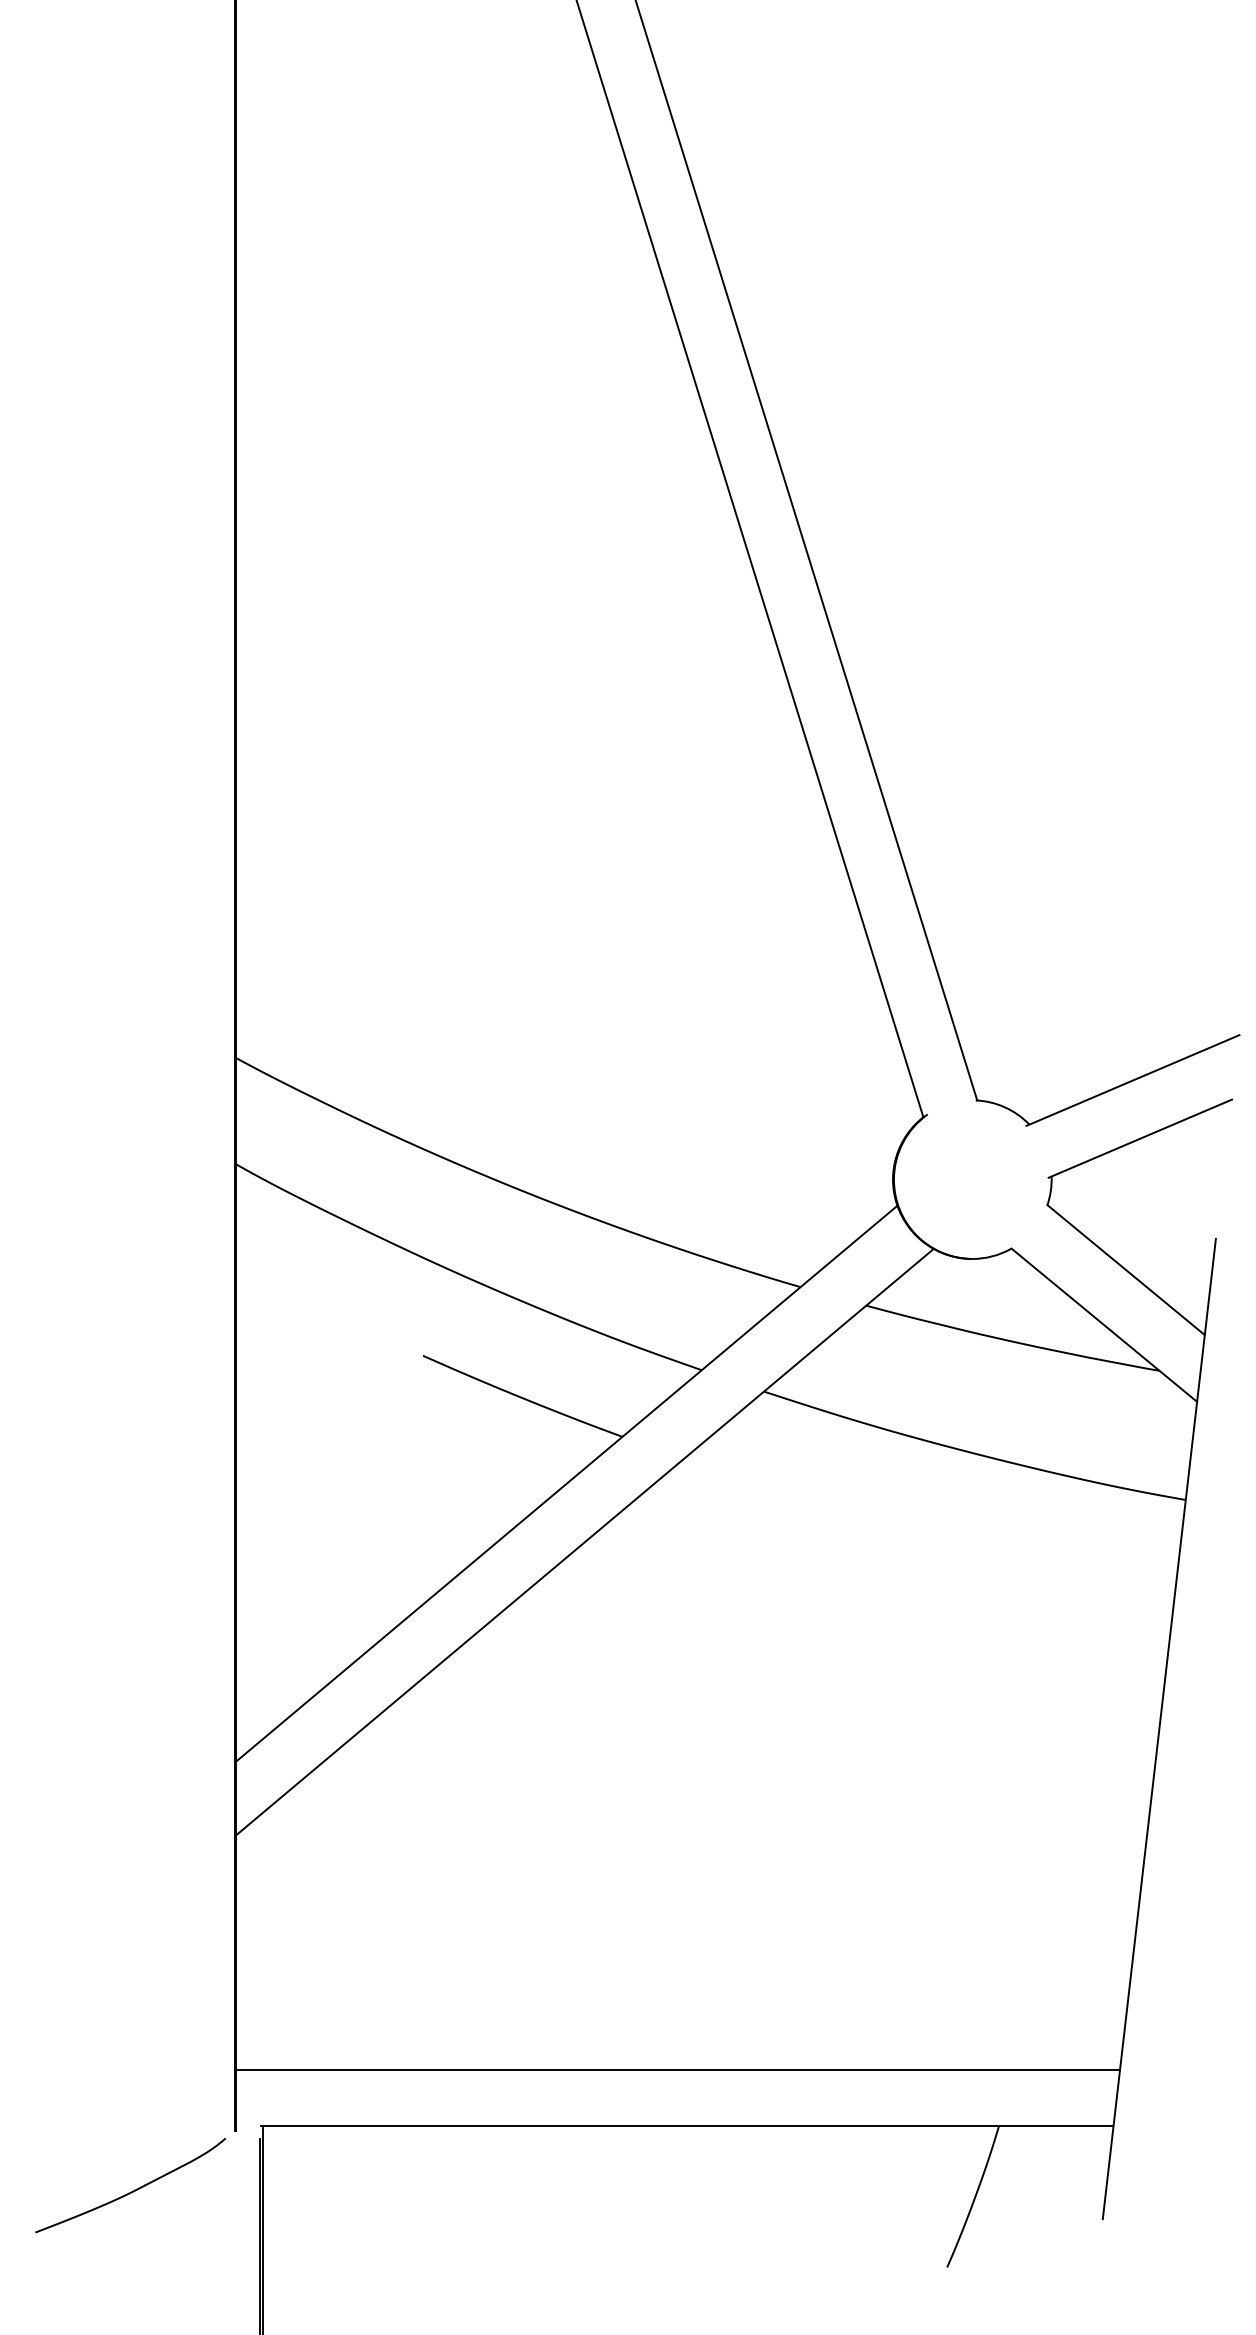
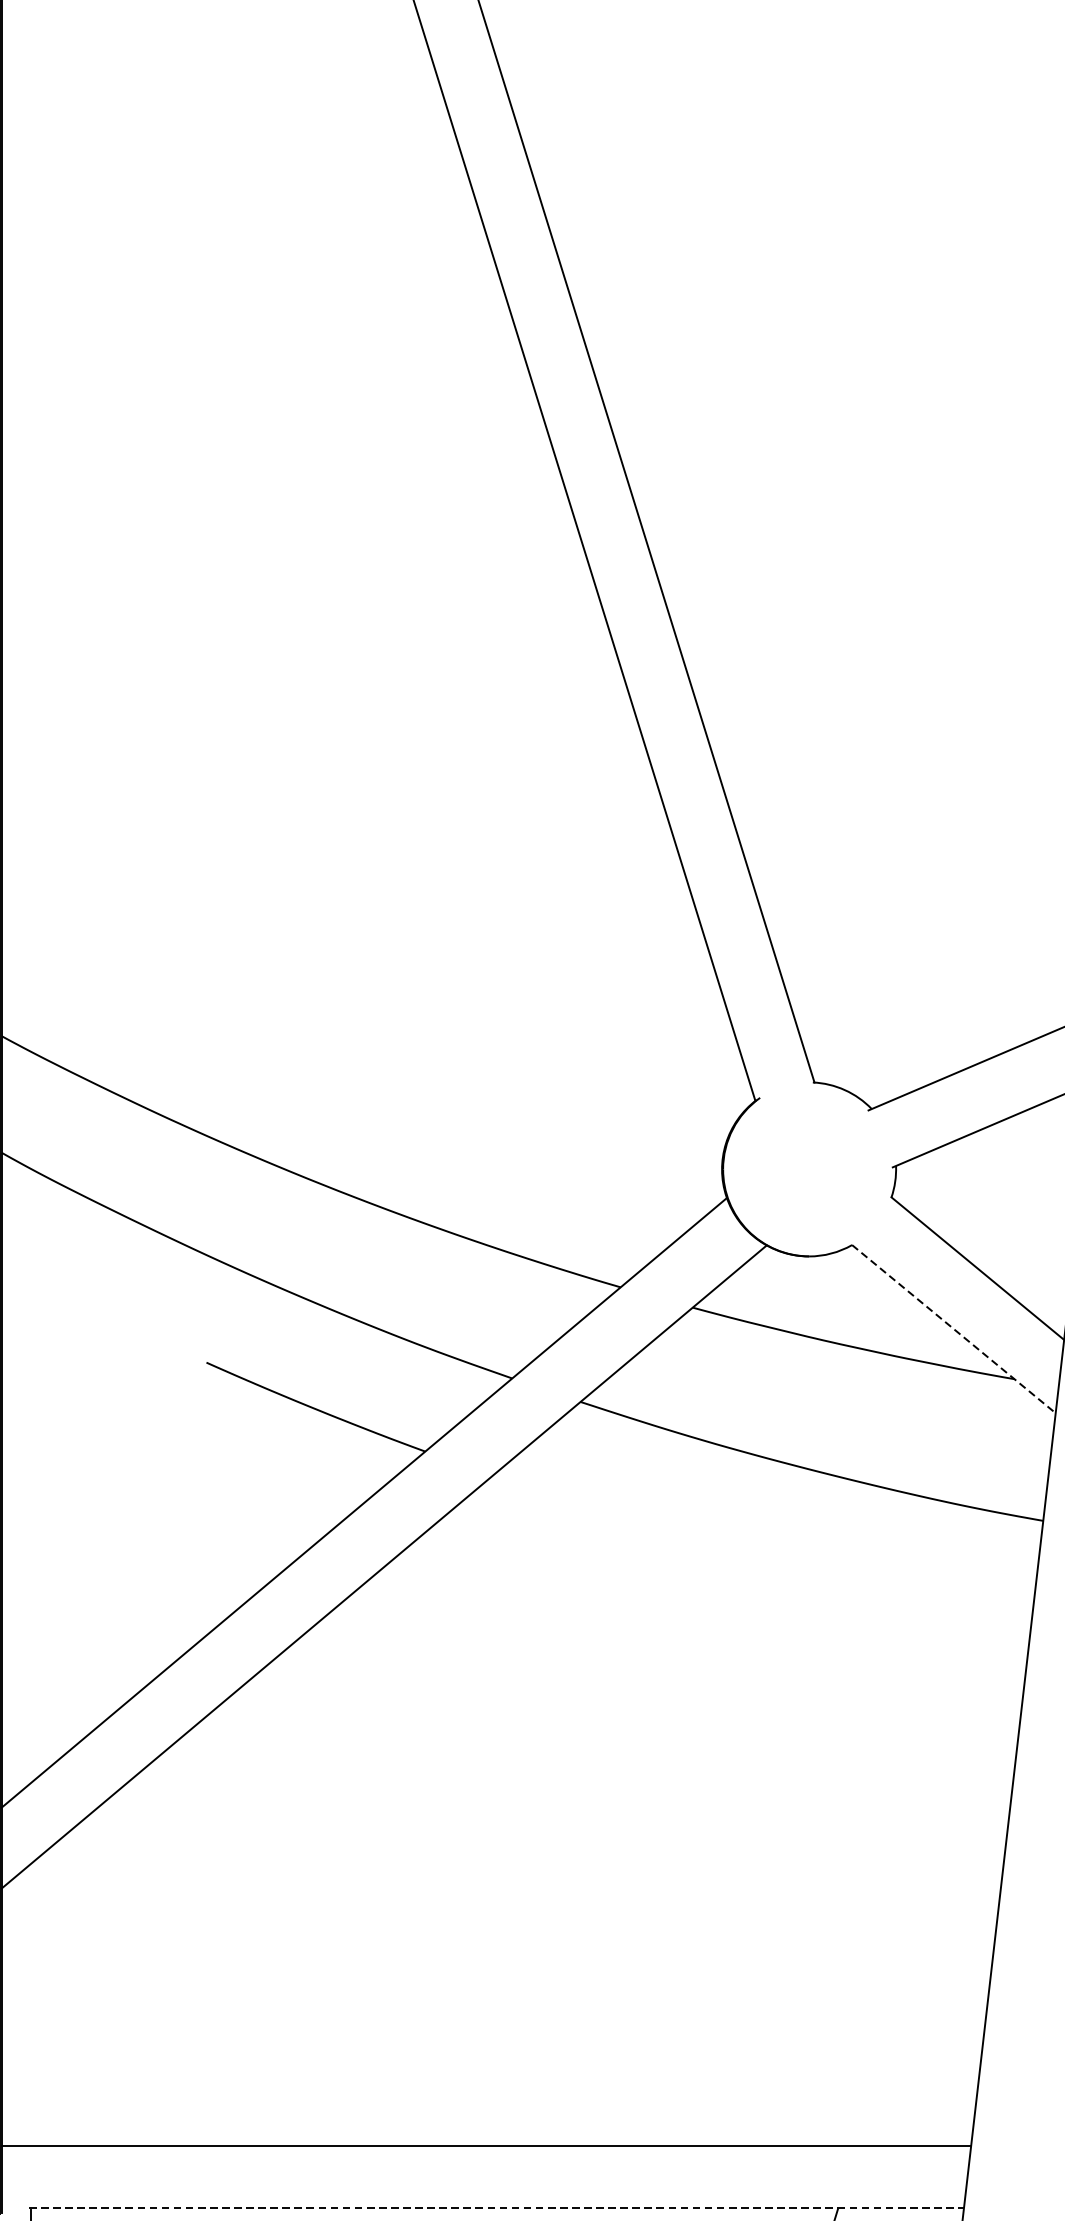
line: (1104, 1325) -> (954, 1329), solid -> dashed
line: (687, 2126) -> (496, 2208), solid -> dashed

